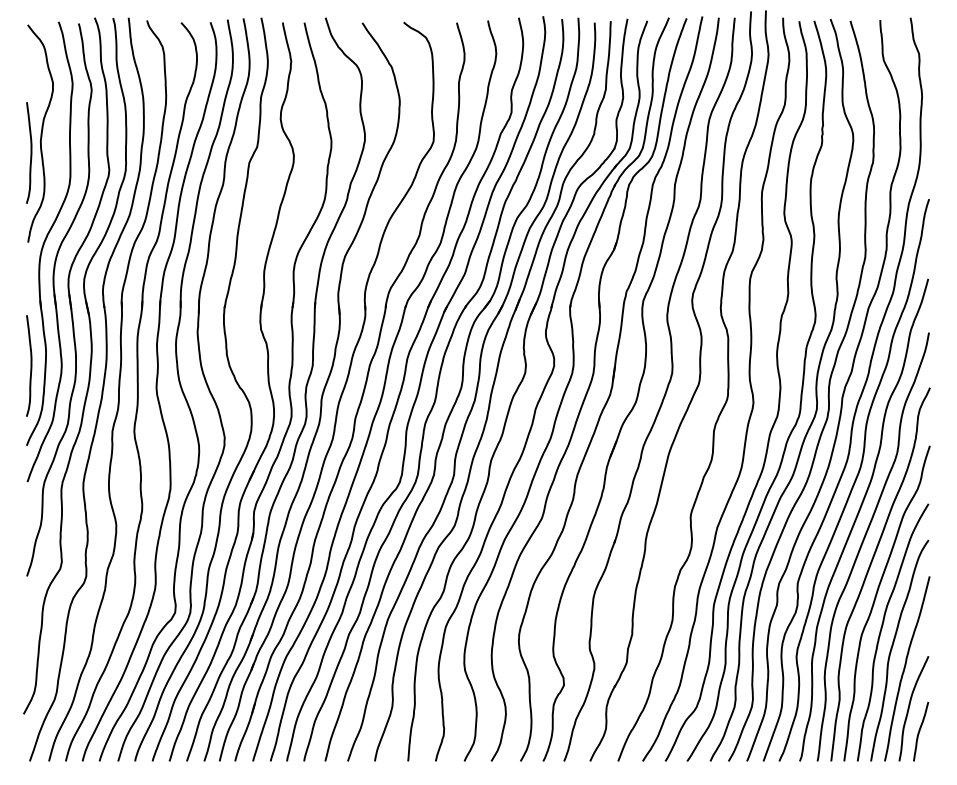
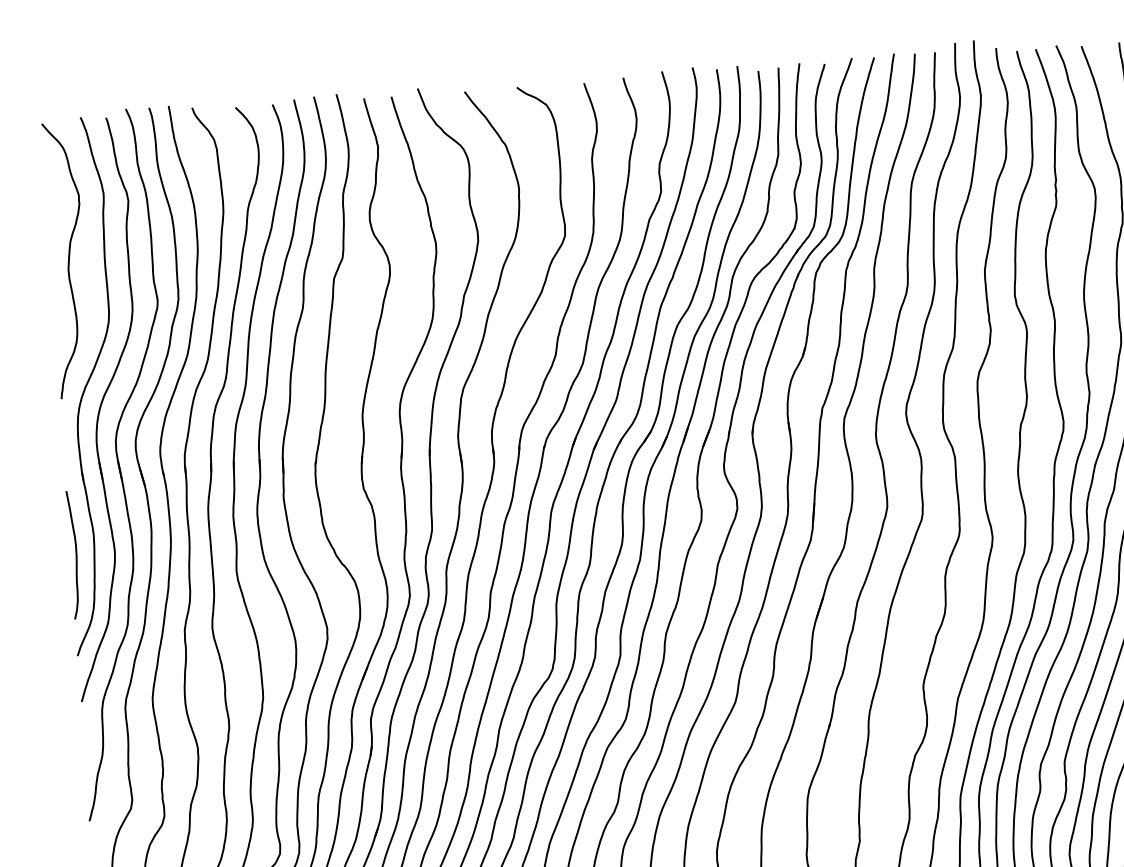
curve: (30, 152) -> (56, 285), removed

